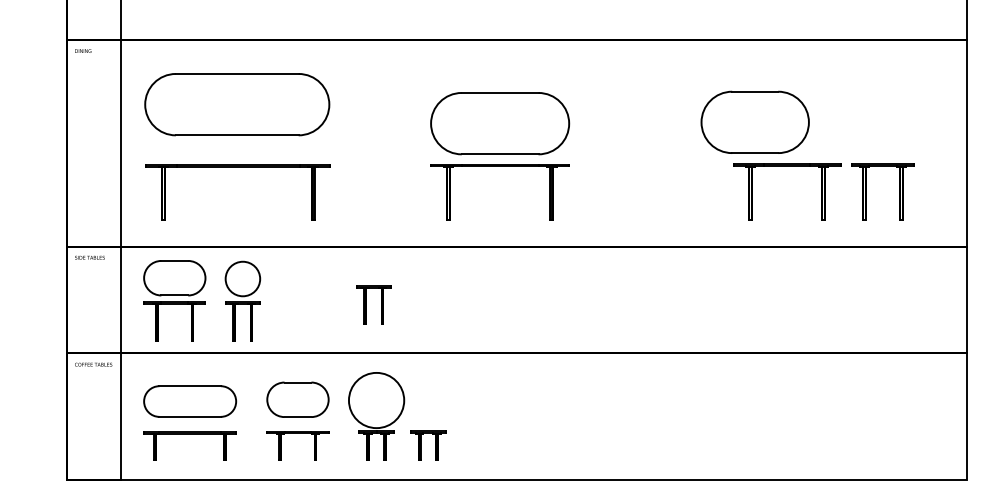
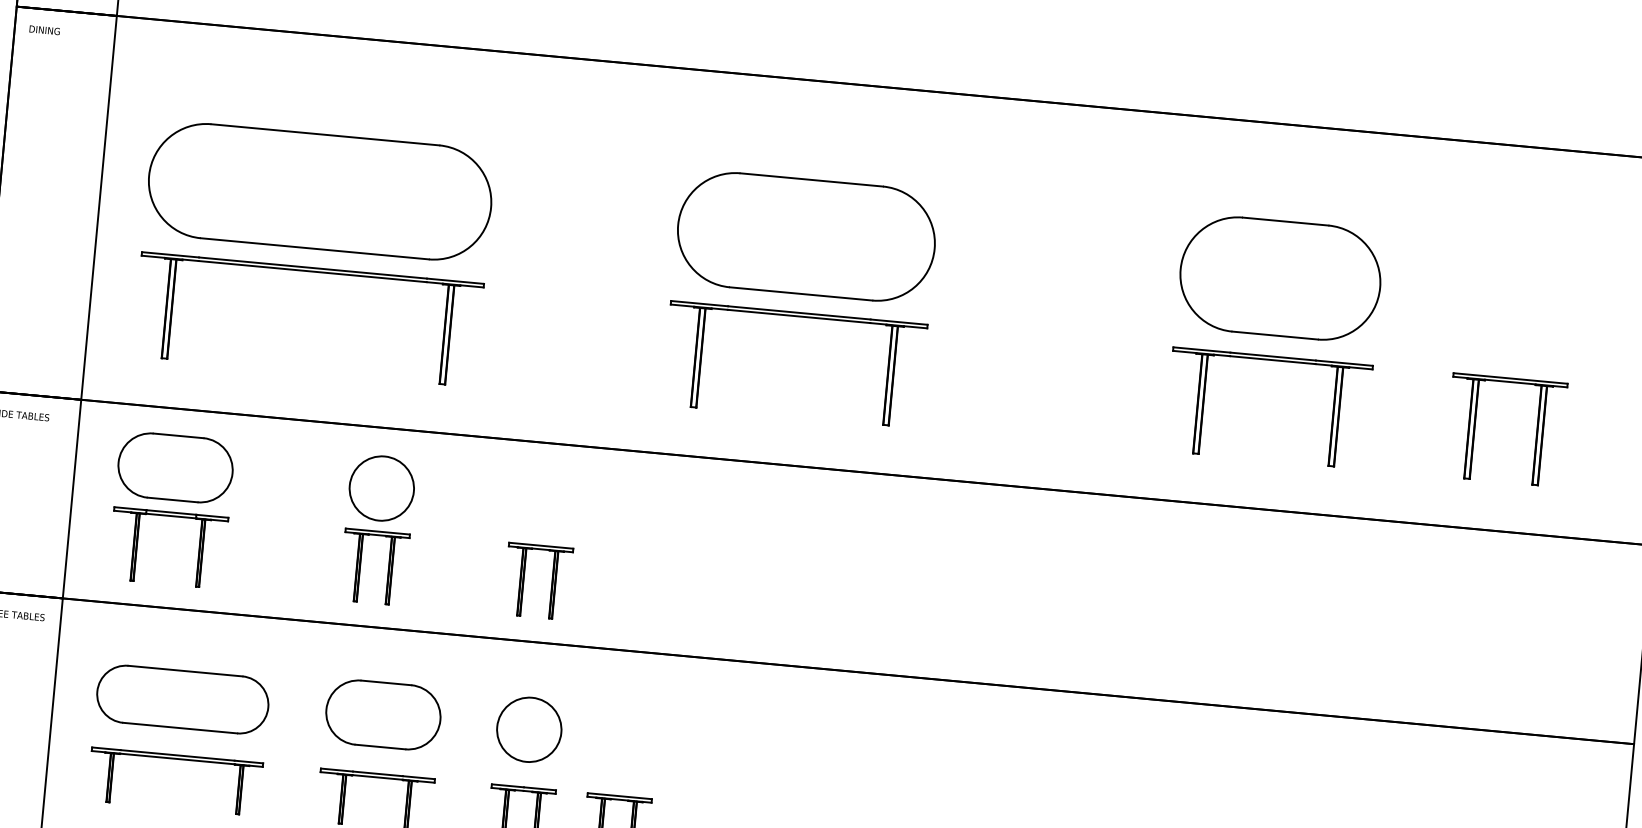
part: (237, 104) -> (320, 191), moved
part: (787, 166) -> (1273, 360), moved
part: (242, 300) -> (377, 528), moved
part: (366, 304) -> (524, 579), moved
circle: (376, 400) -> (529, 729), size x0.62

